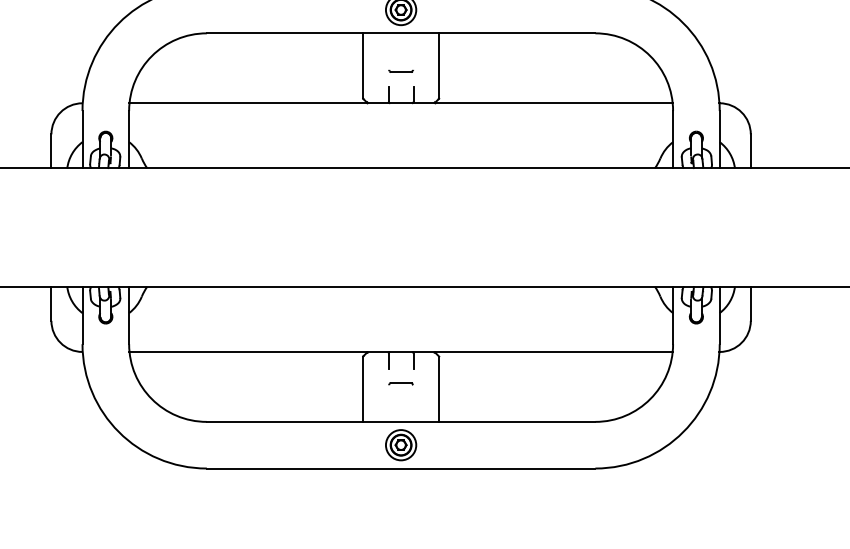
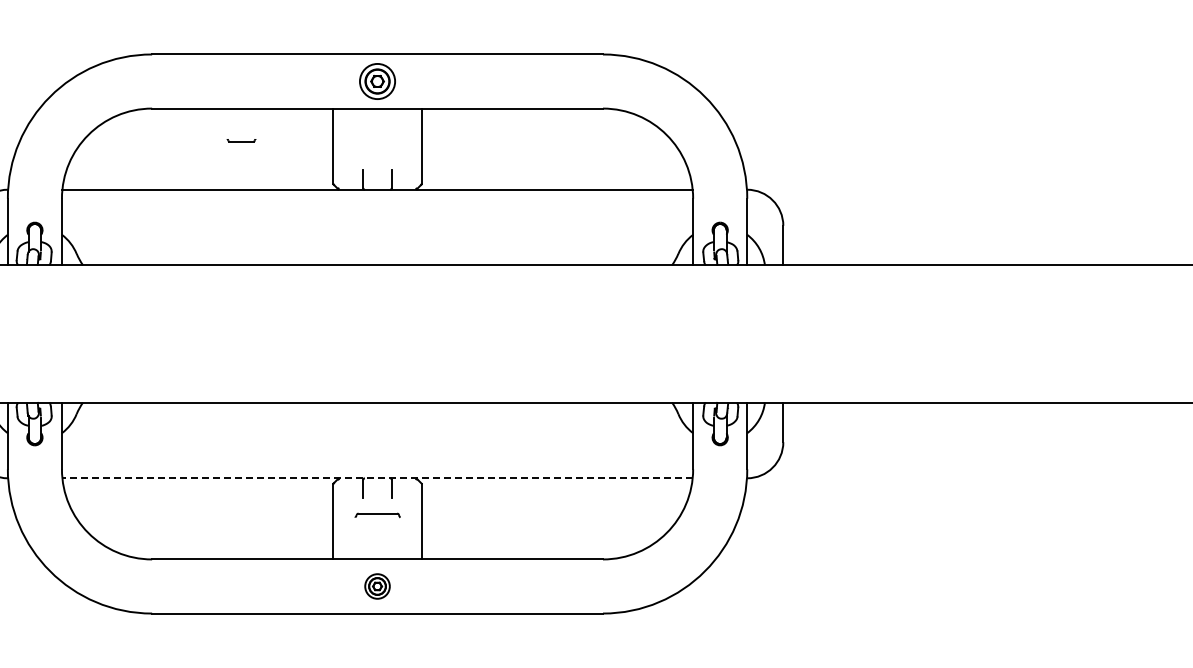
part: (401, 71) -> (241, 140), moved
line: (400, 352) -> (376, 478), solid -> dashed
part: (400, 384) -> (376, 515), size x1.6
part: (401, 445) -> (377, 586), size x0.7

